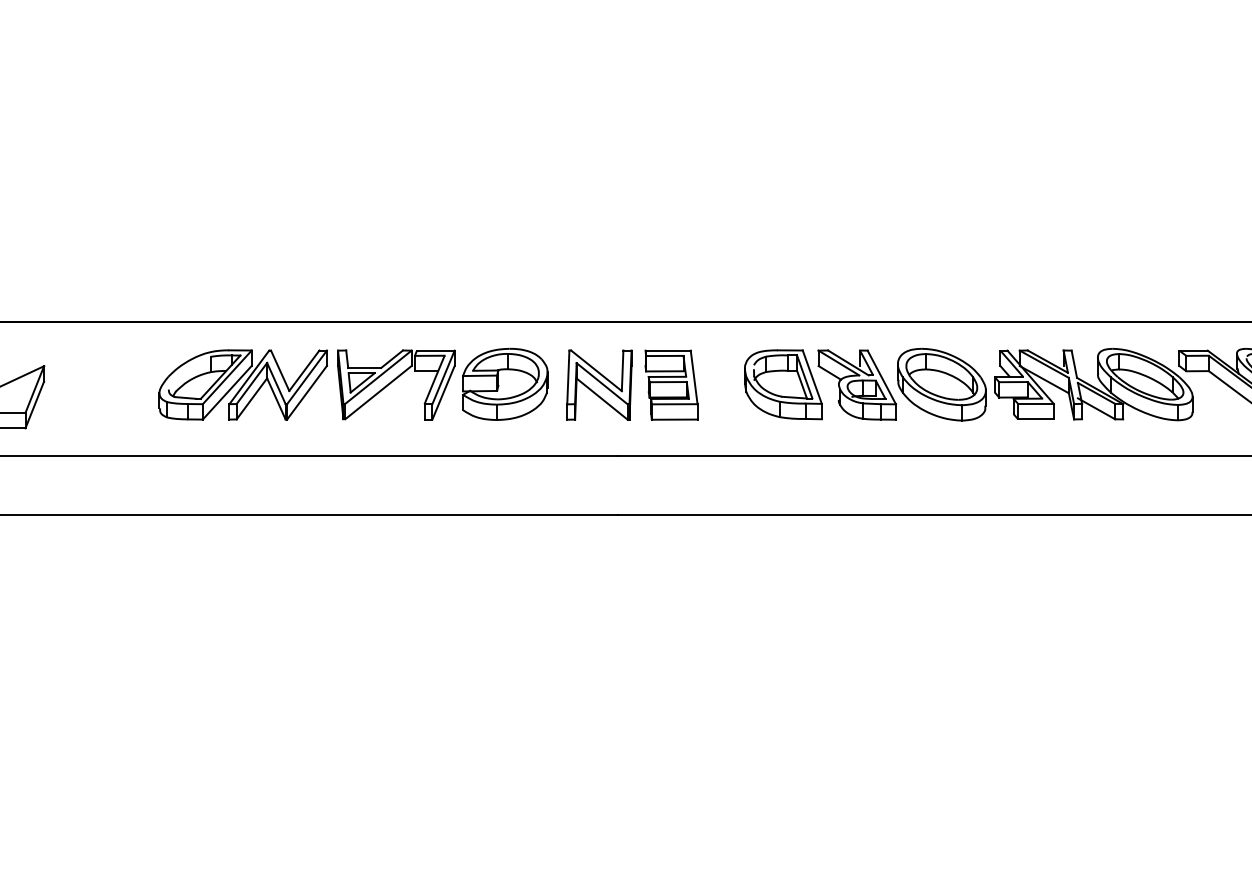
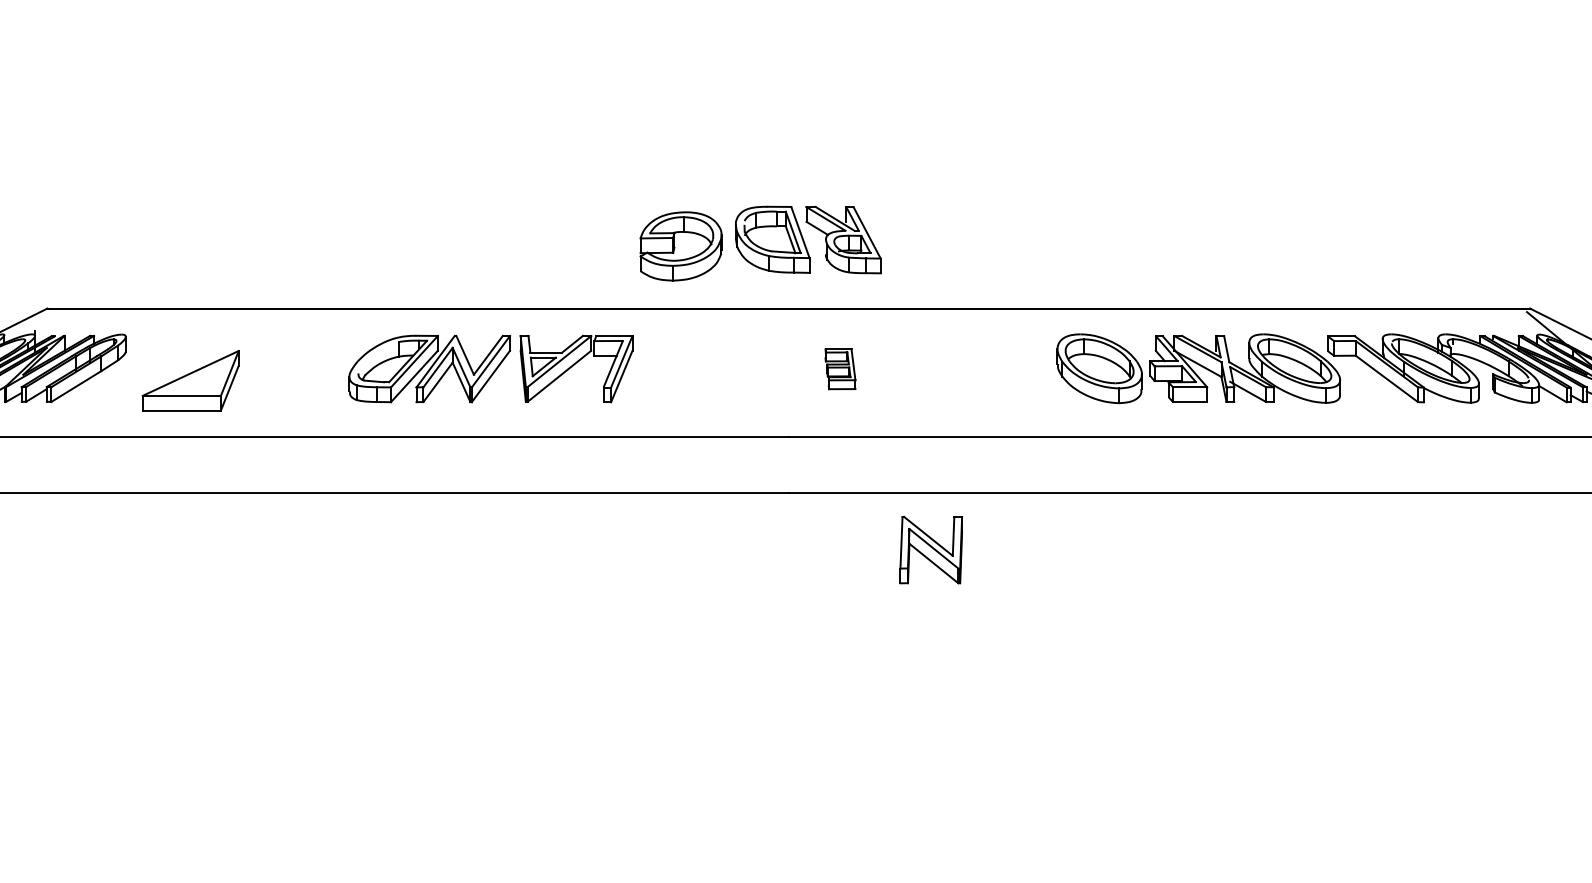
part: (504, 384) -> (680, 246), moved
part: (598, 384) -> (930, 549), moved
part: (820, 384) -> (808, 239), moved
part: (671, 385) -> (840, 369), size x0.6

